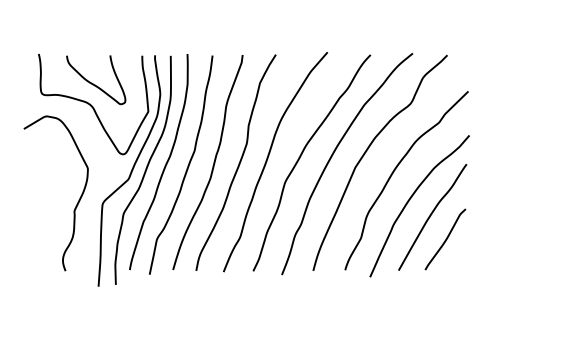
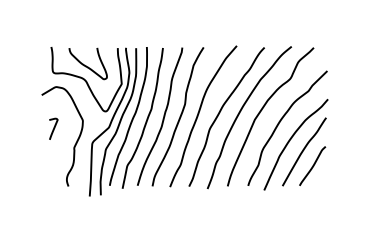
curve: (42, 180) -> (53, 128), added

